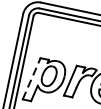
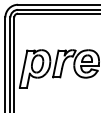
line: (31, 79) -> (23, 69), dashed -> solid

